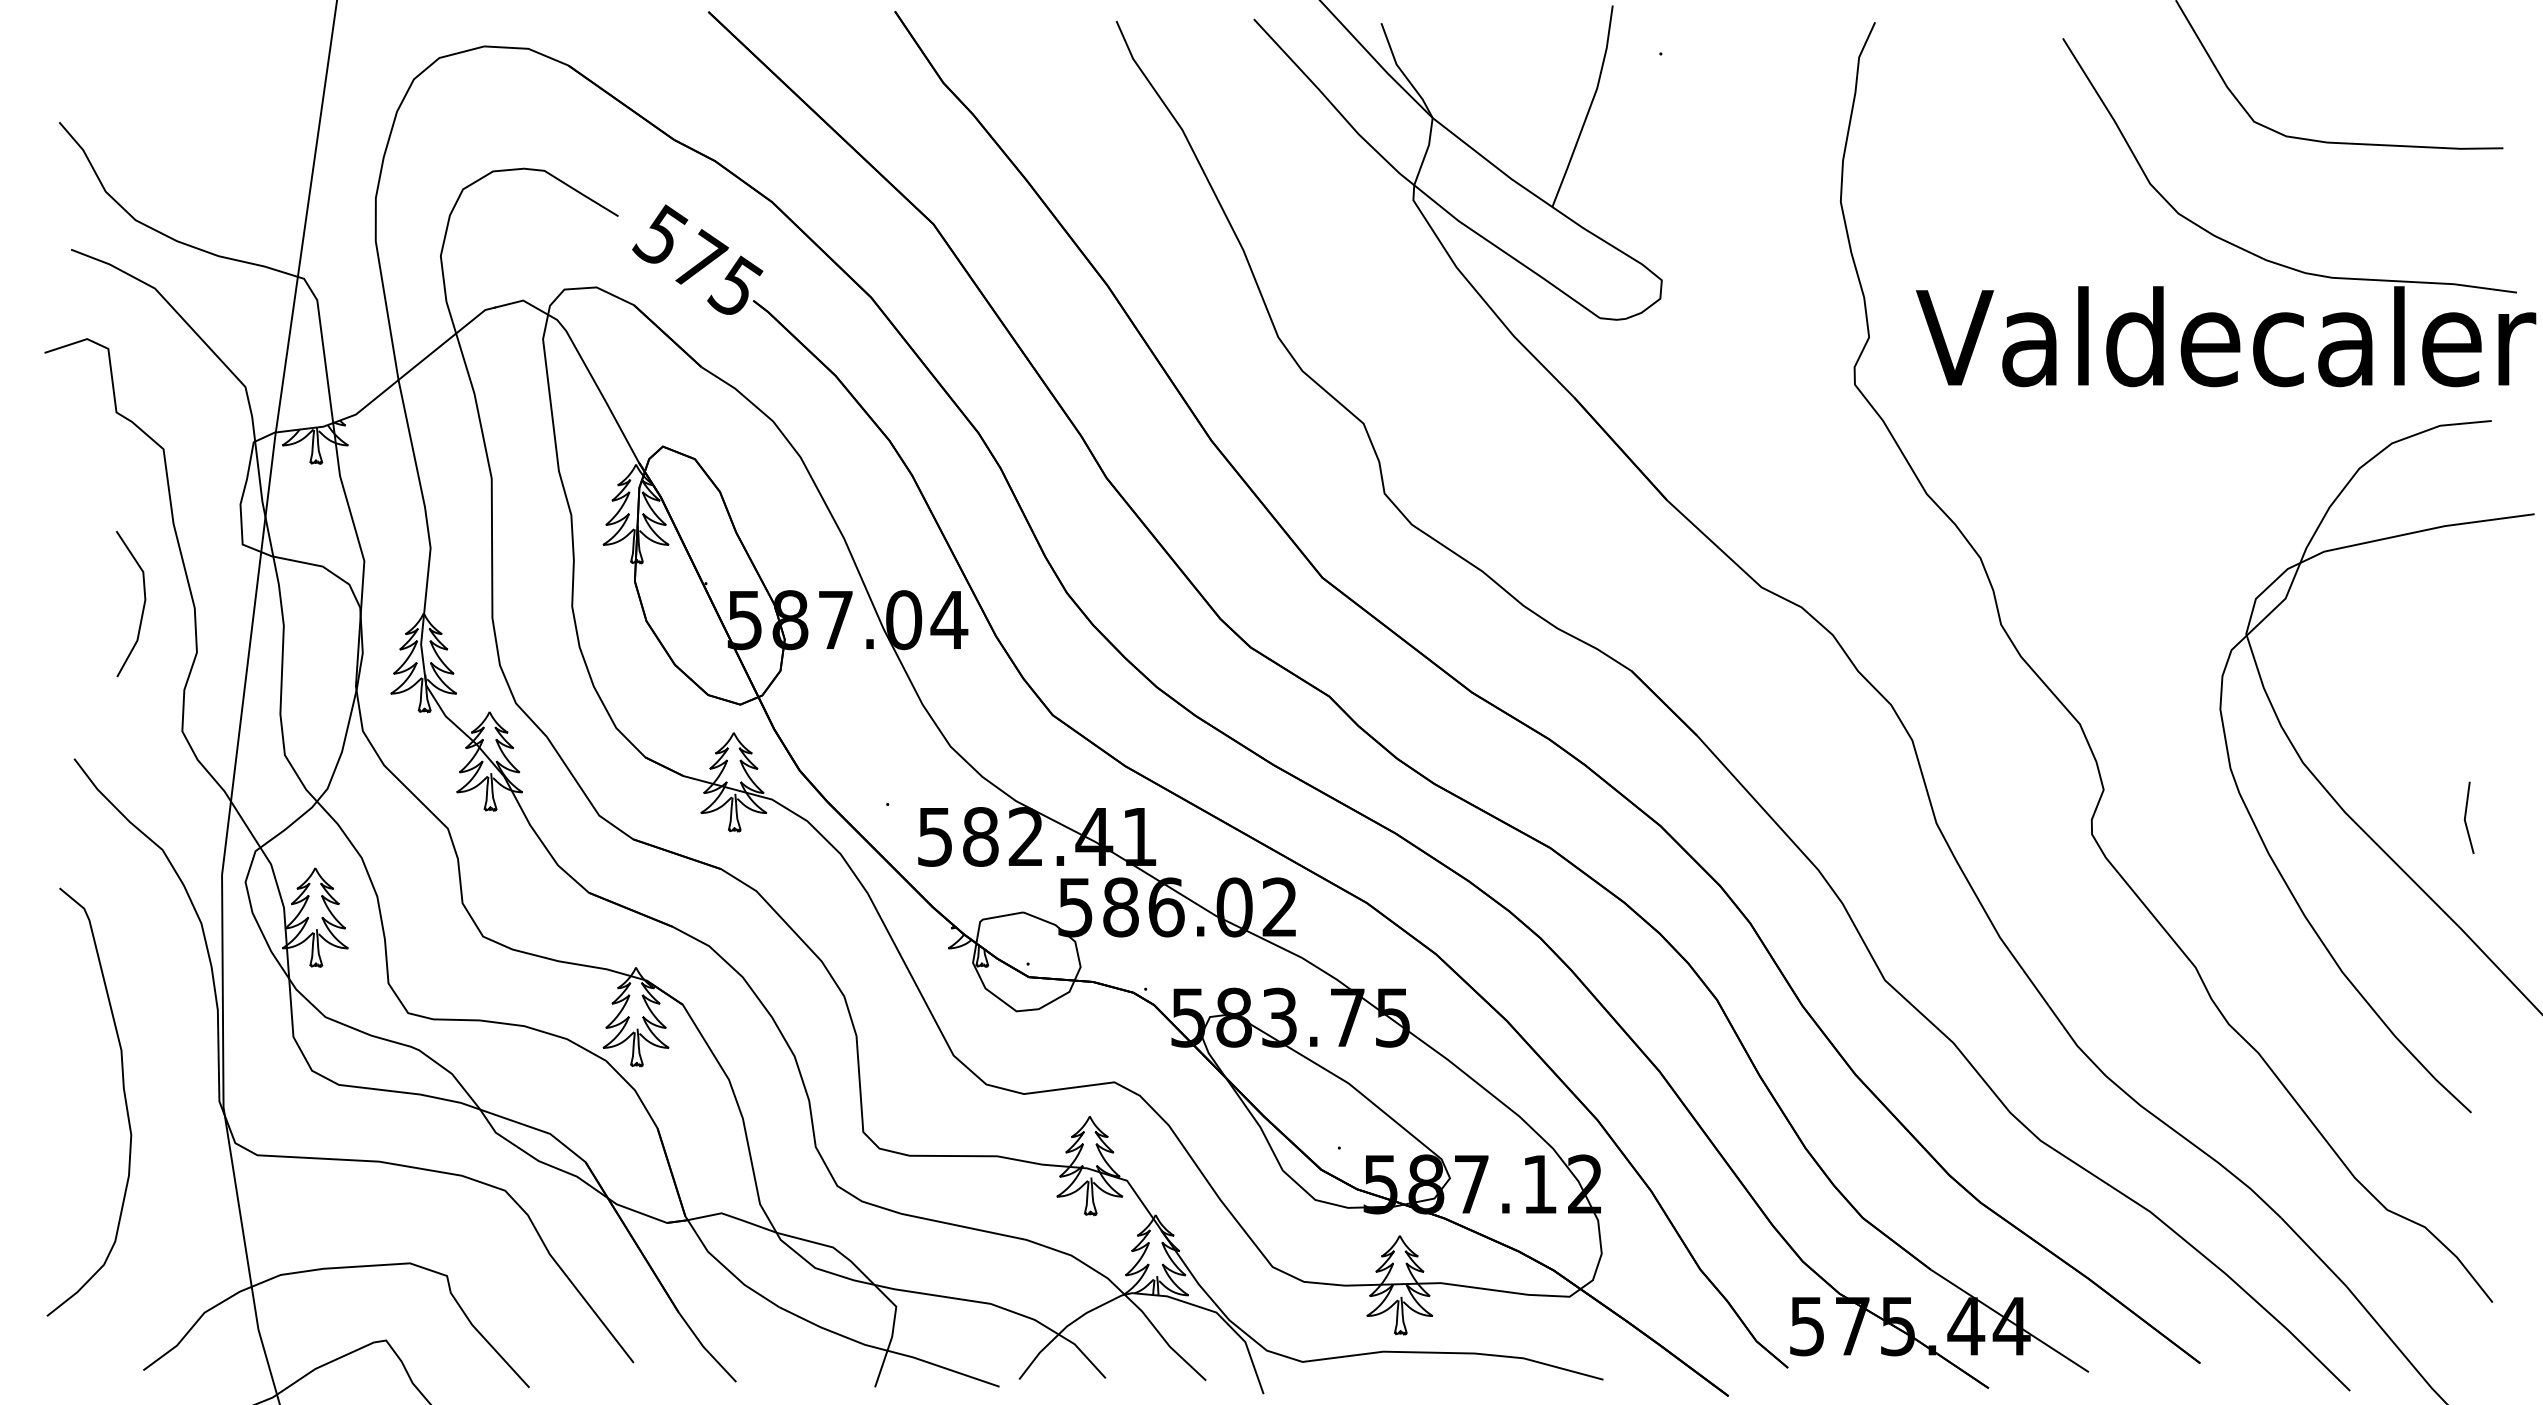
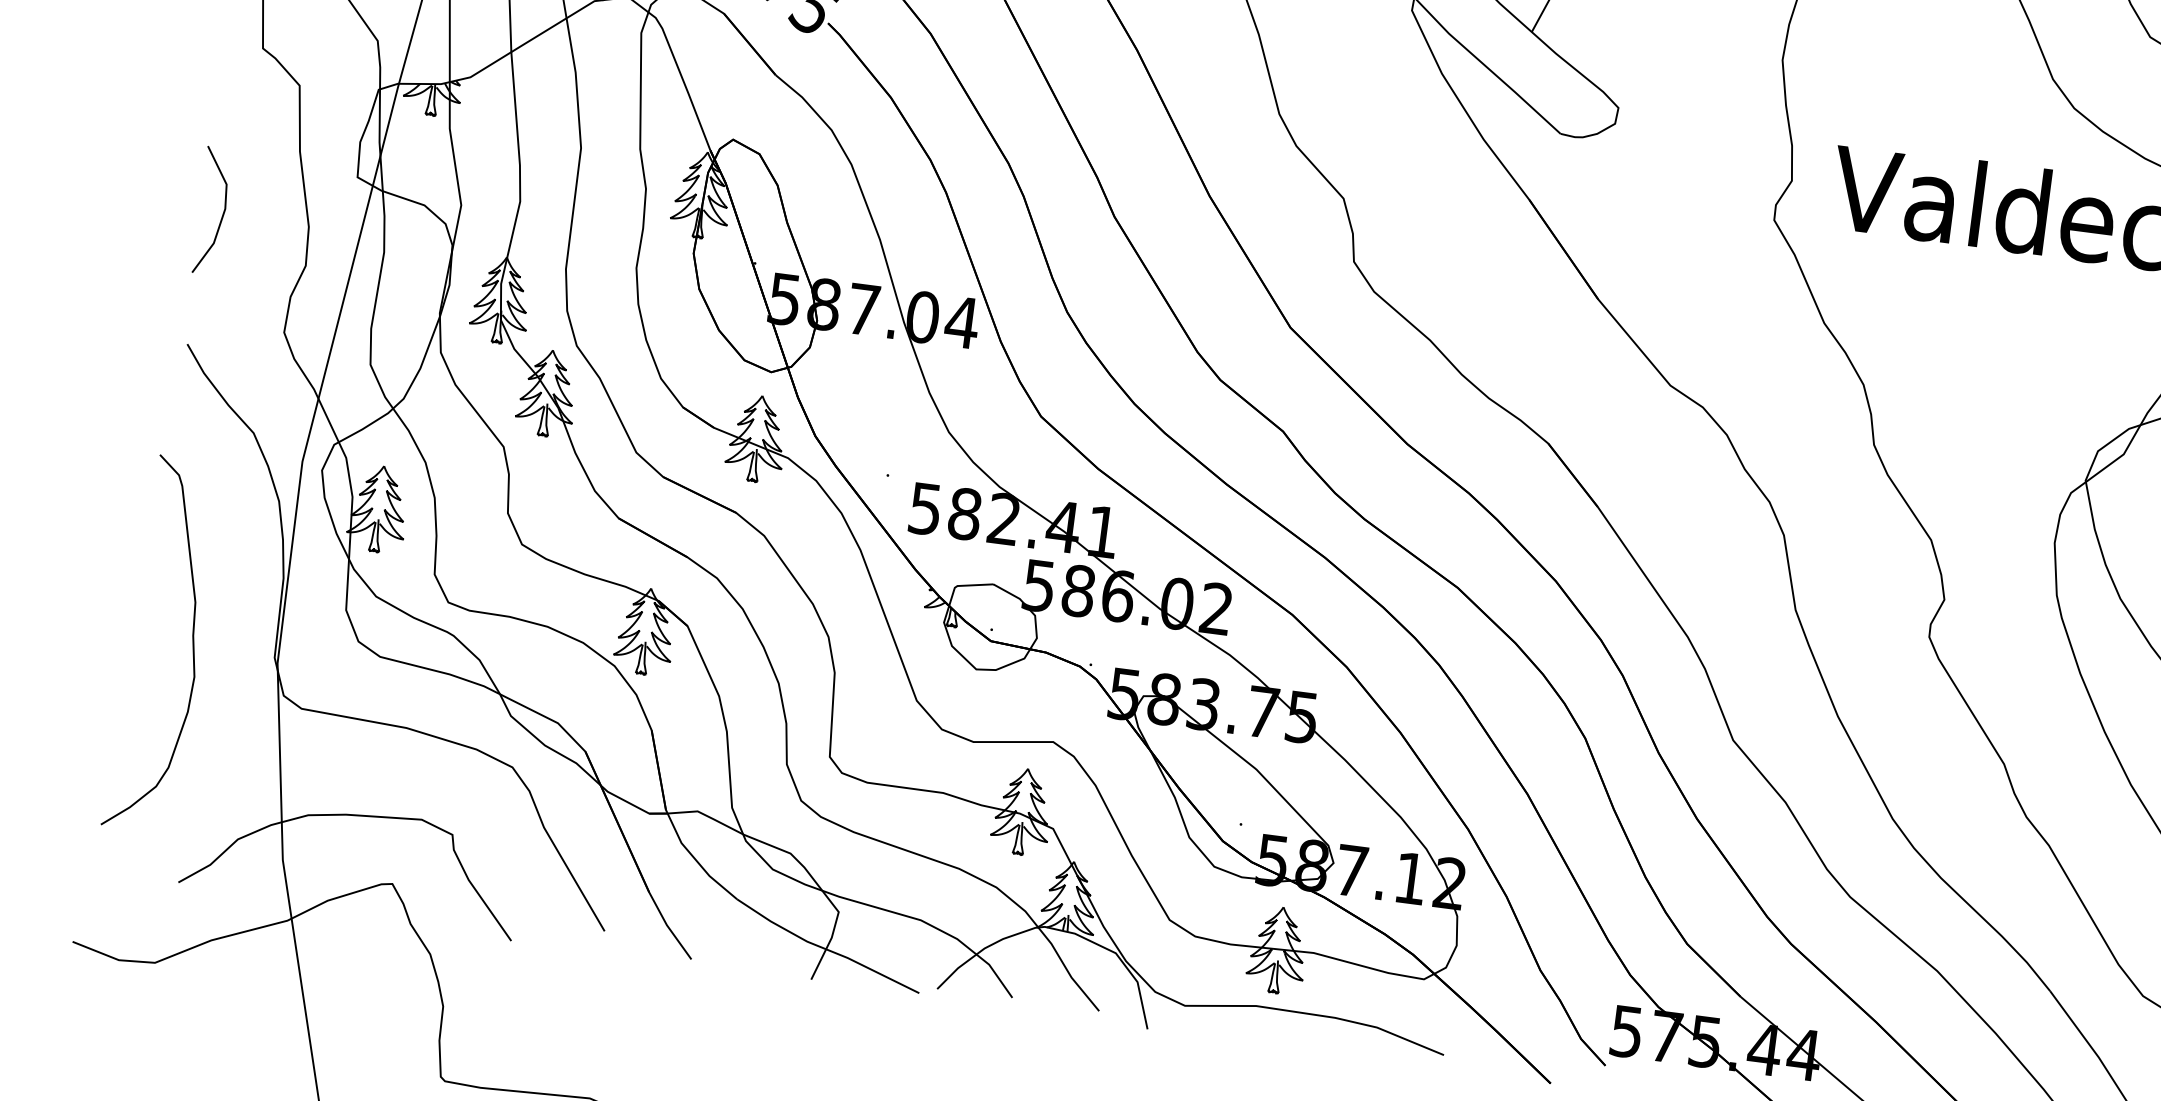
line: (142, 608) -> (221, 216), moved

